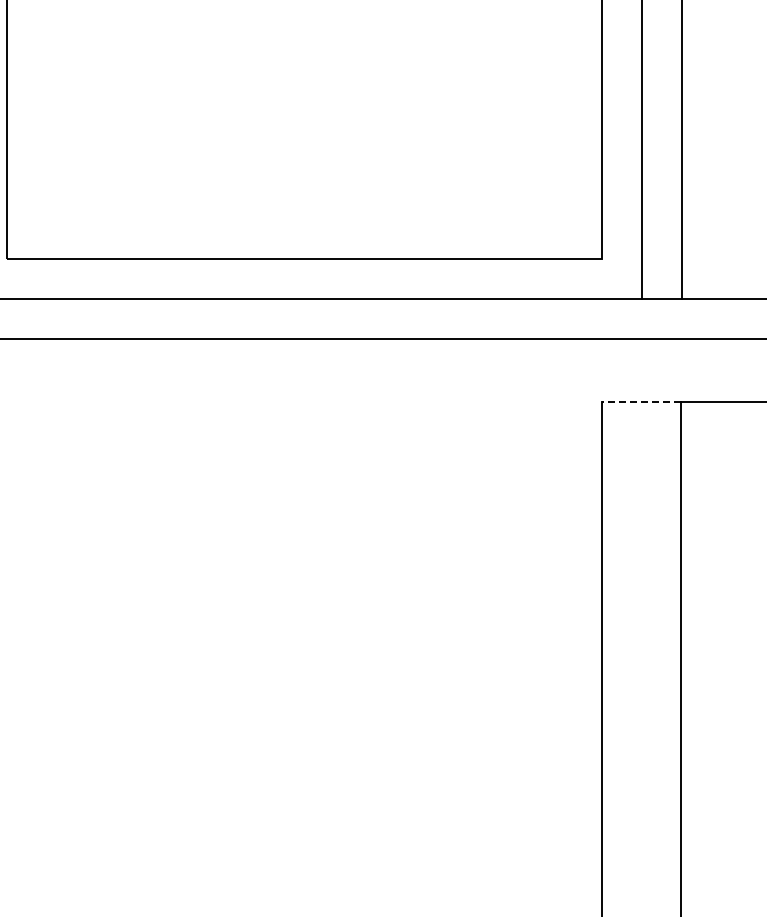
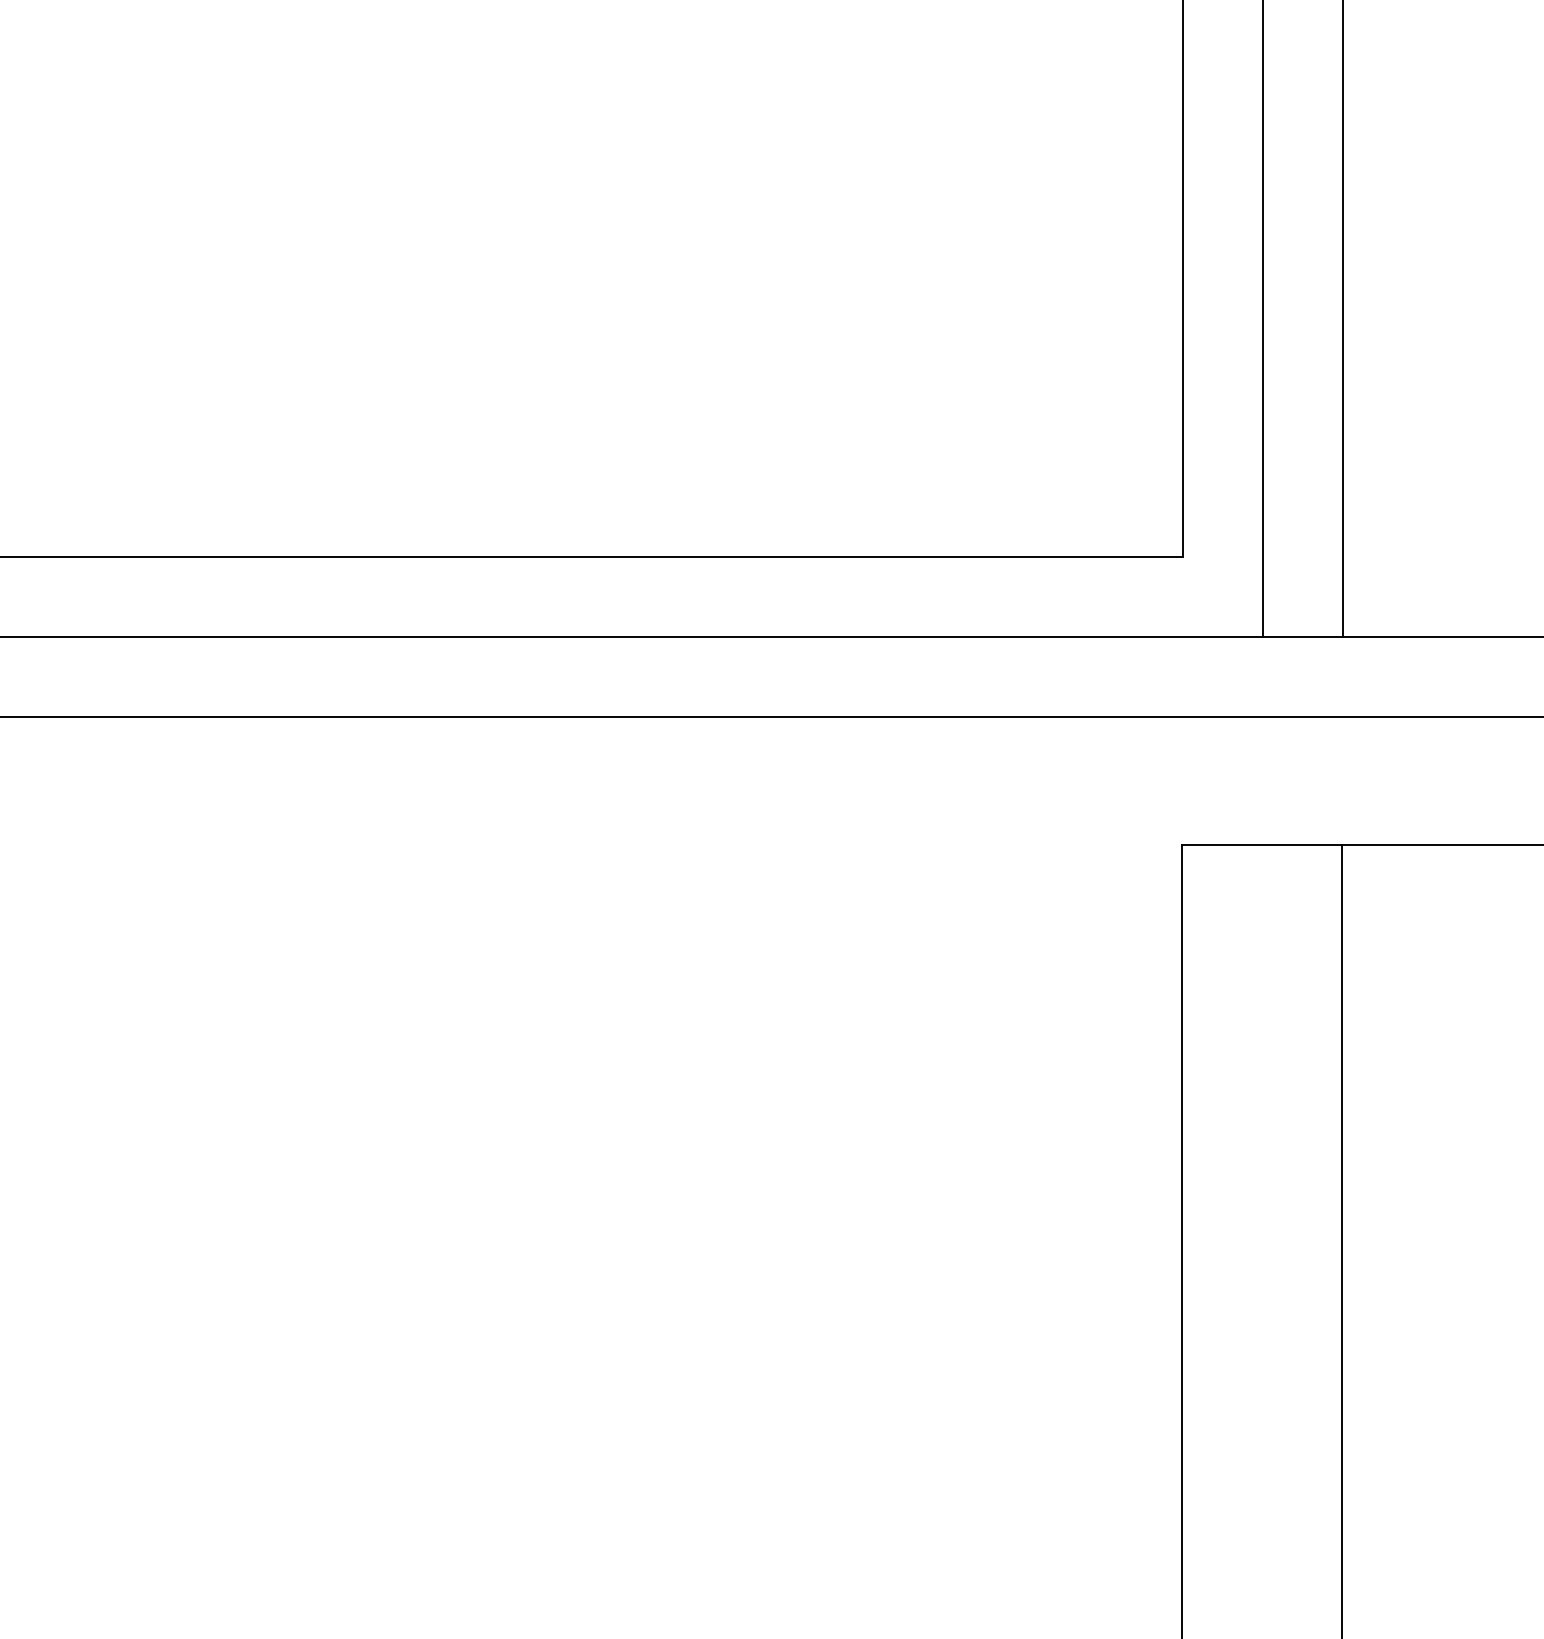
line: (641, 402) -> (1262, 845), dashed -> solid

